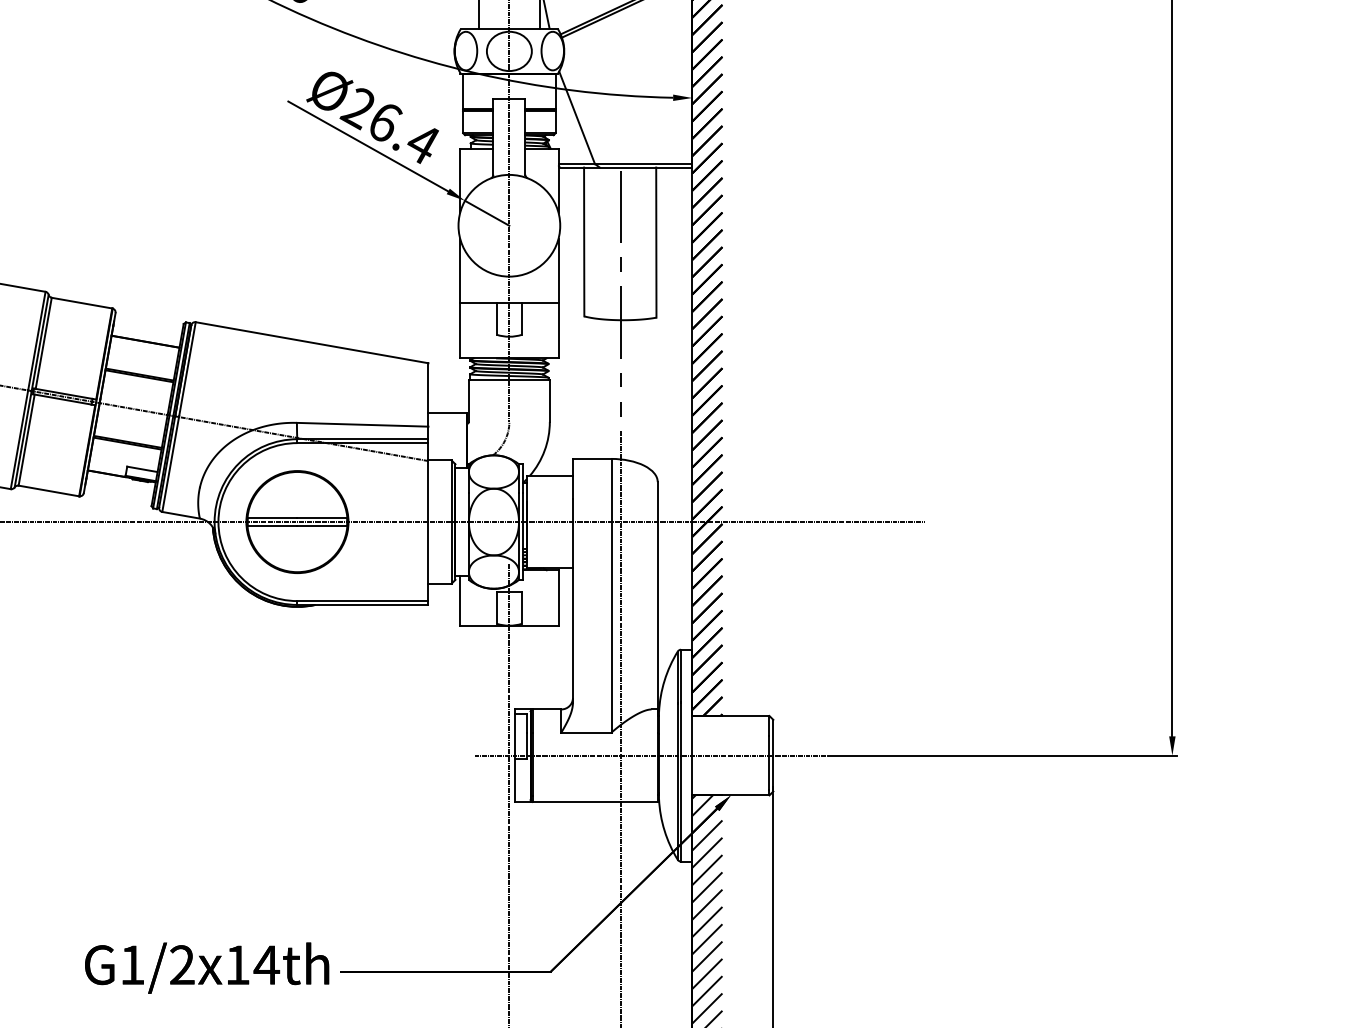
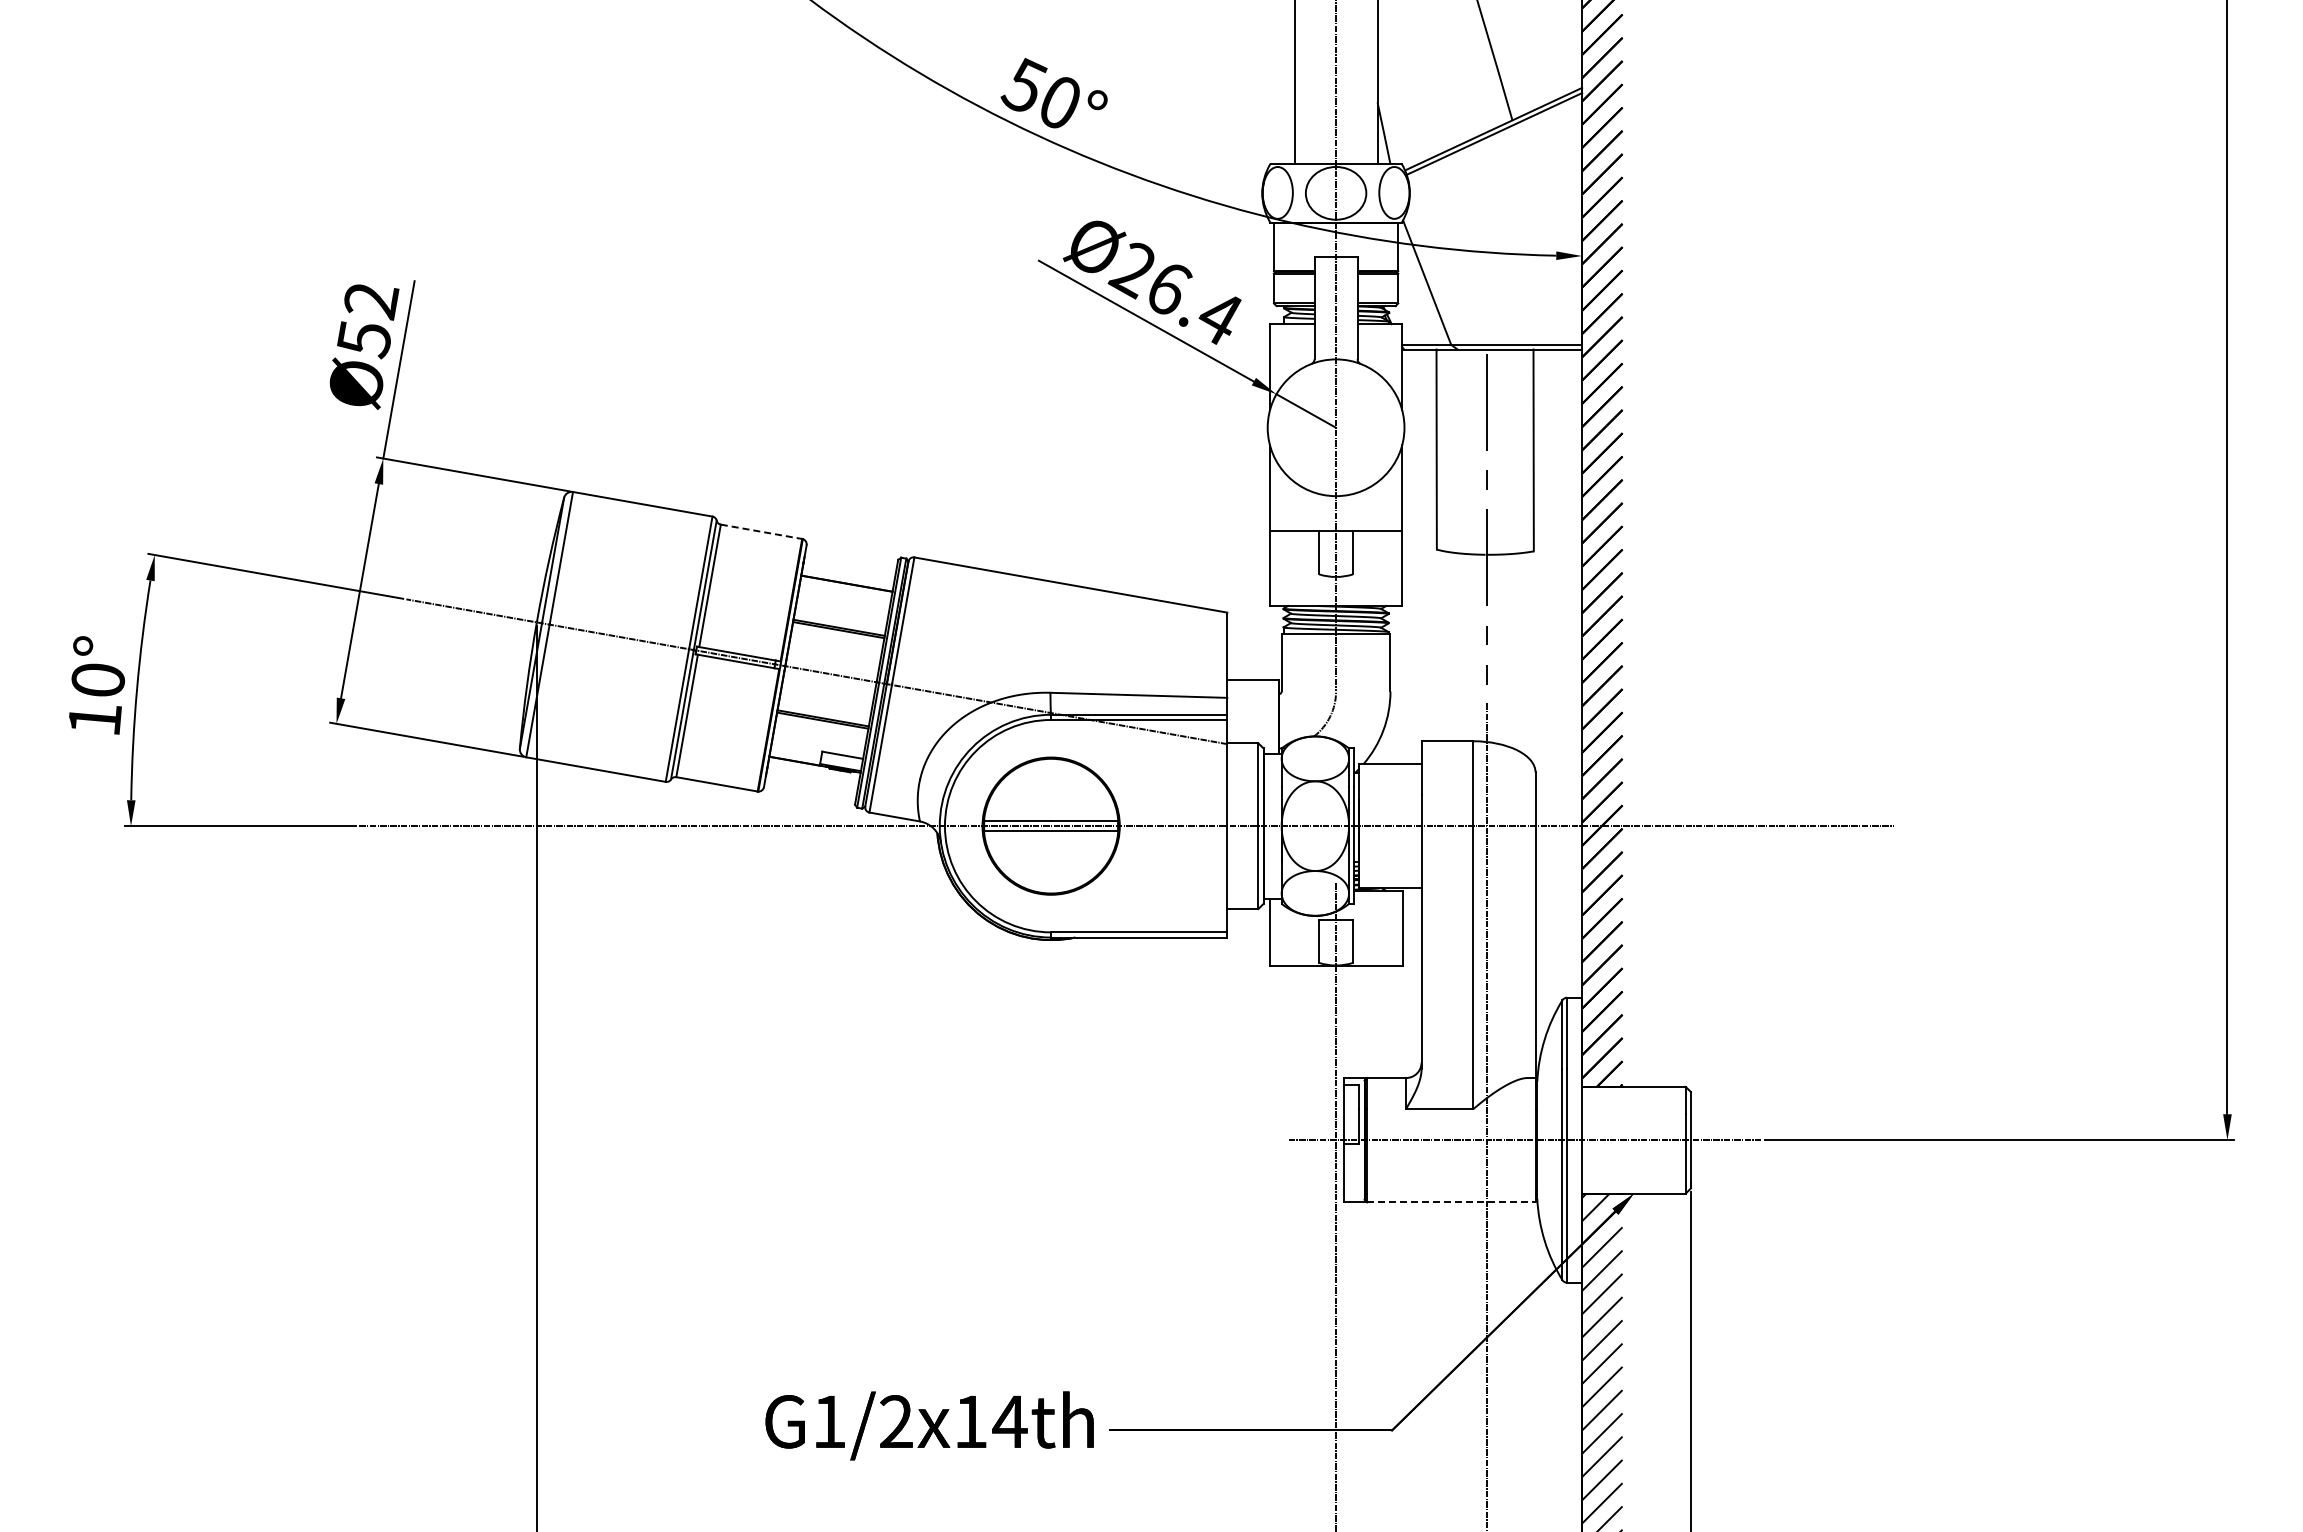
line: (82, 302) -> (762, 531), solid -> dashed
line: (595, 802) -> (1451, 1202), solid -> dashed

